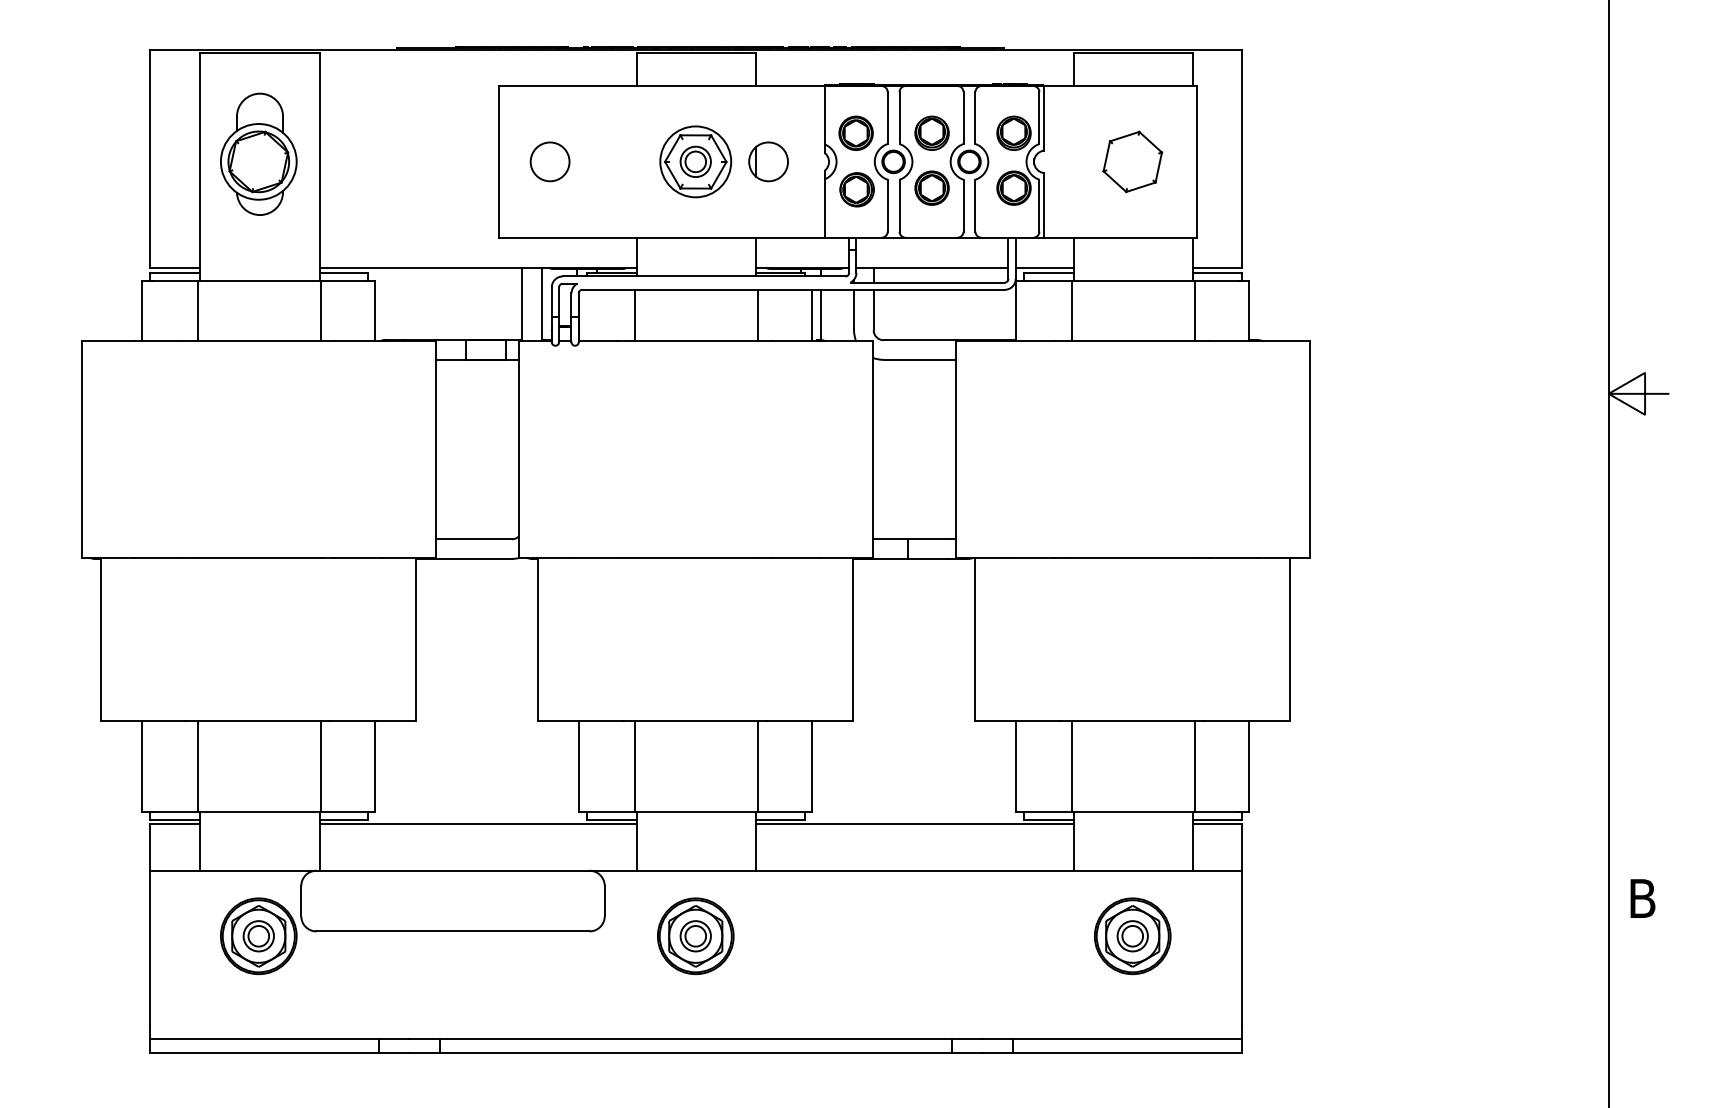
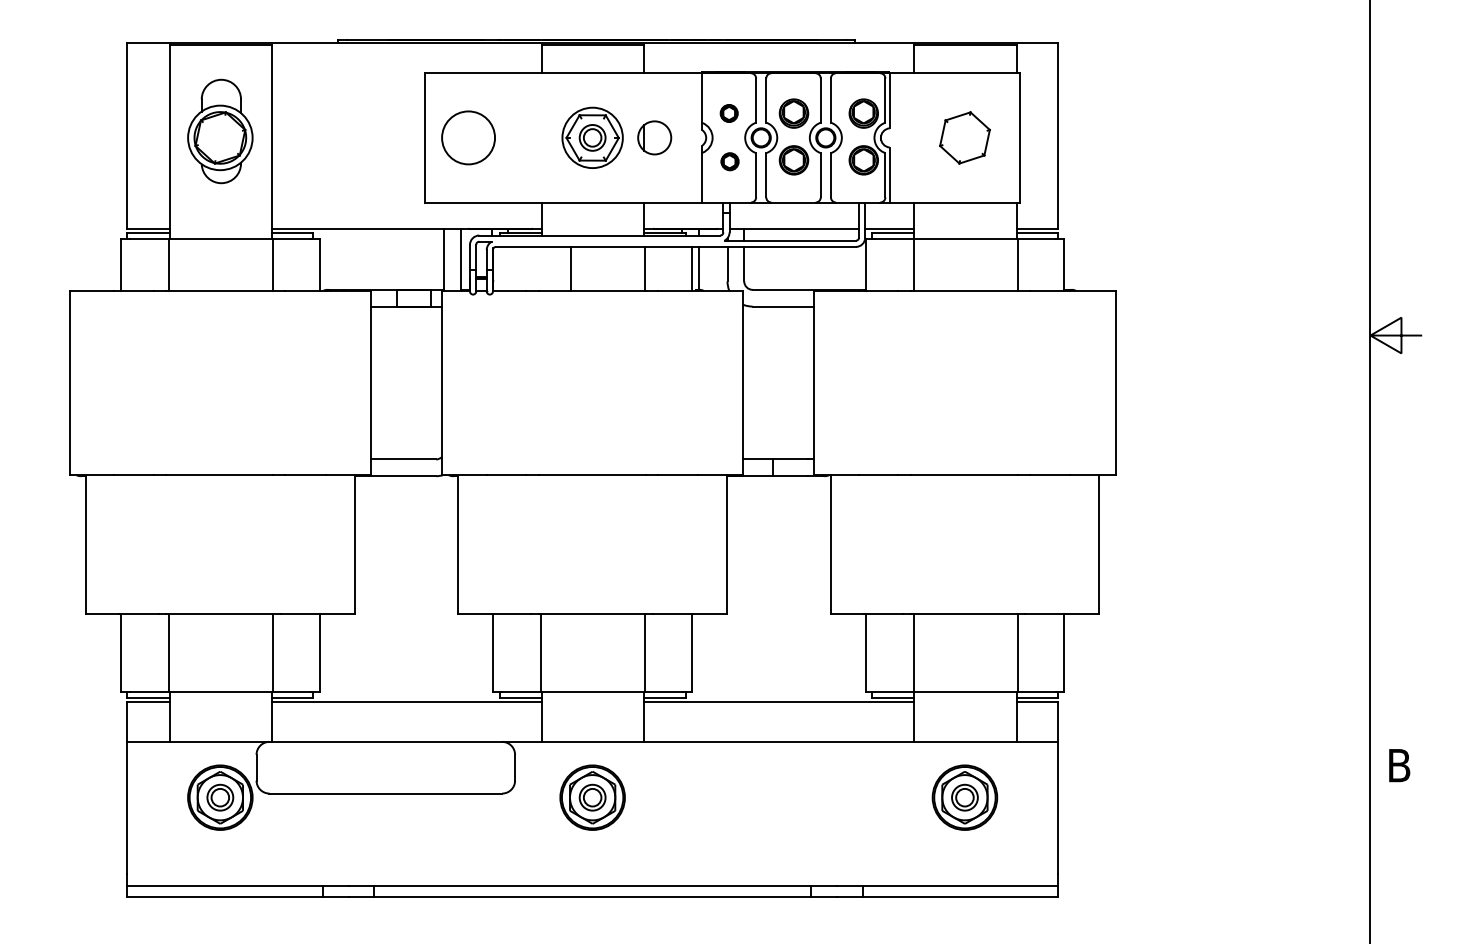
part: (855, 132) -> (728, 112), size x0.6
circle: (549, 161) -> (468, 137), size x1.6
part: (856, 189) -> (729, 161), size x0.6
line: (635, 315) -> (571, 268), moved

